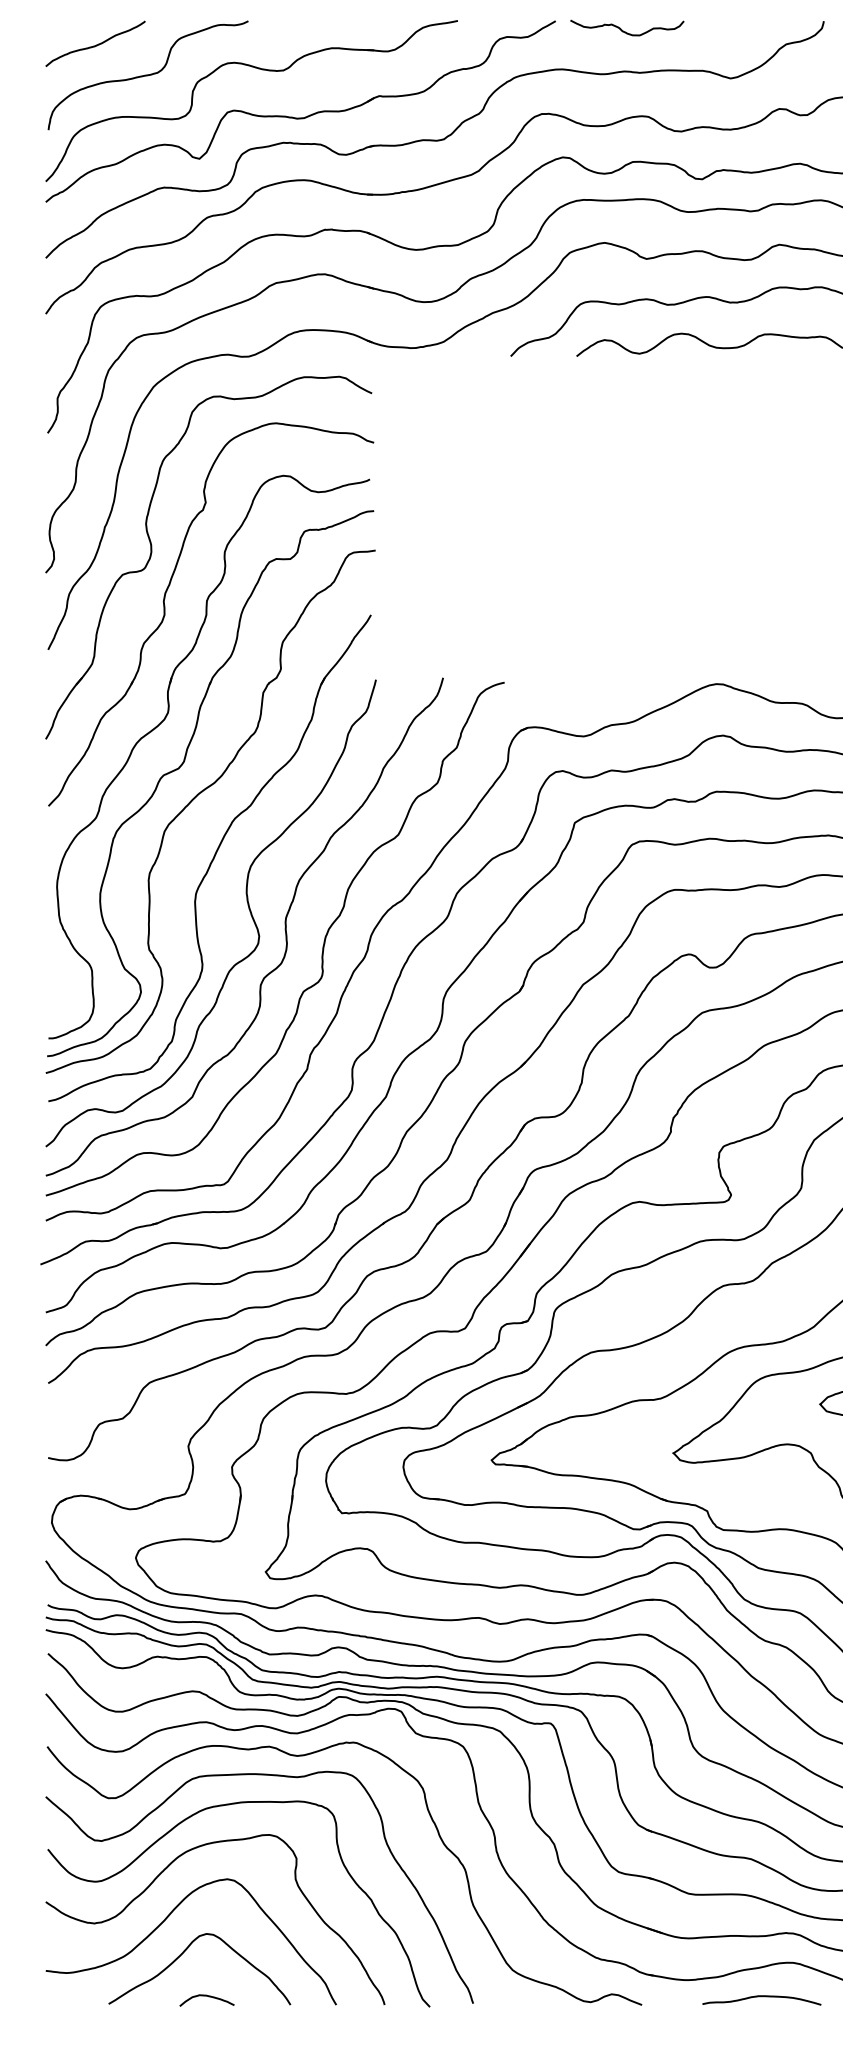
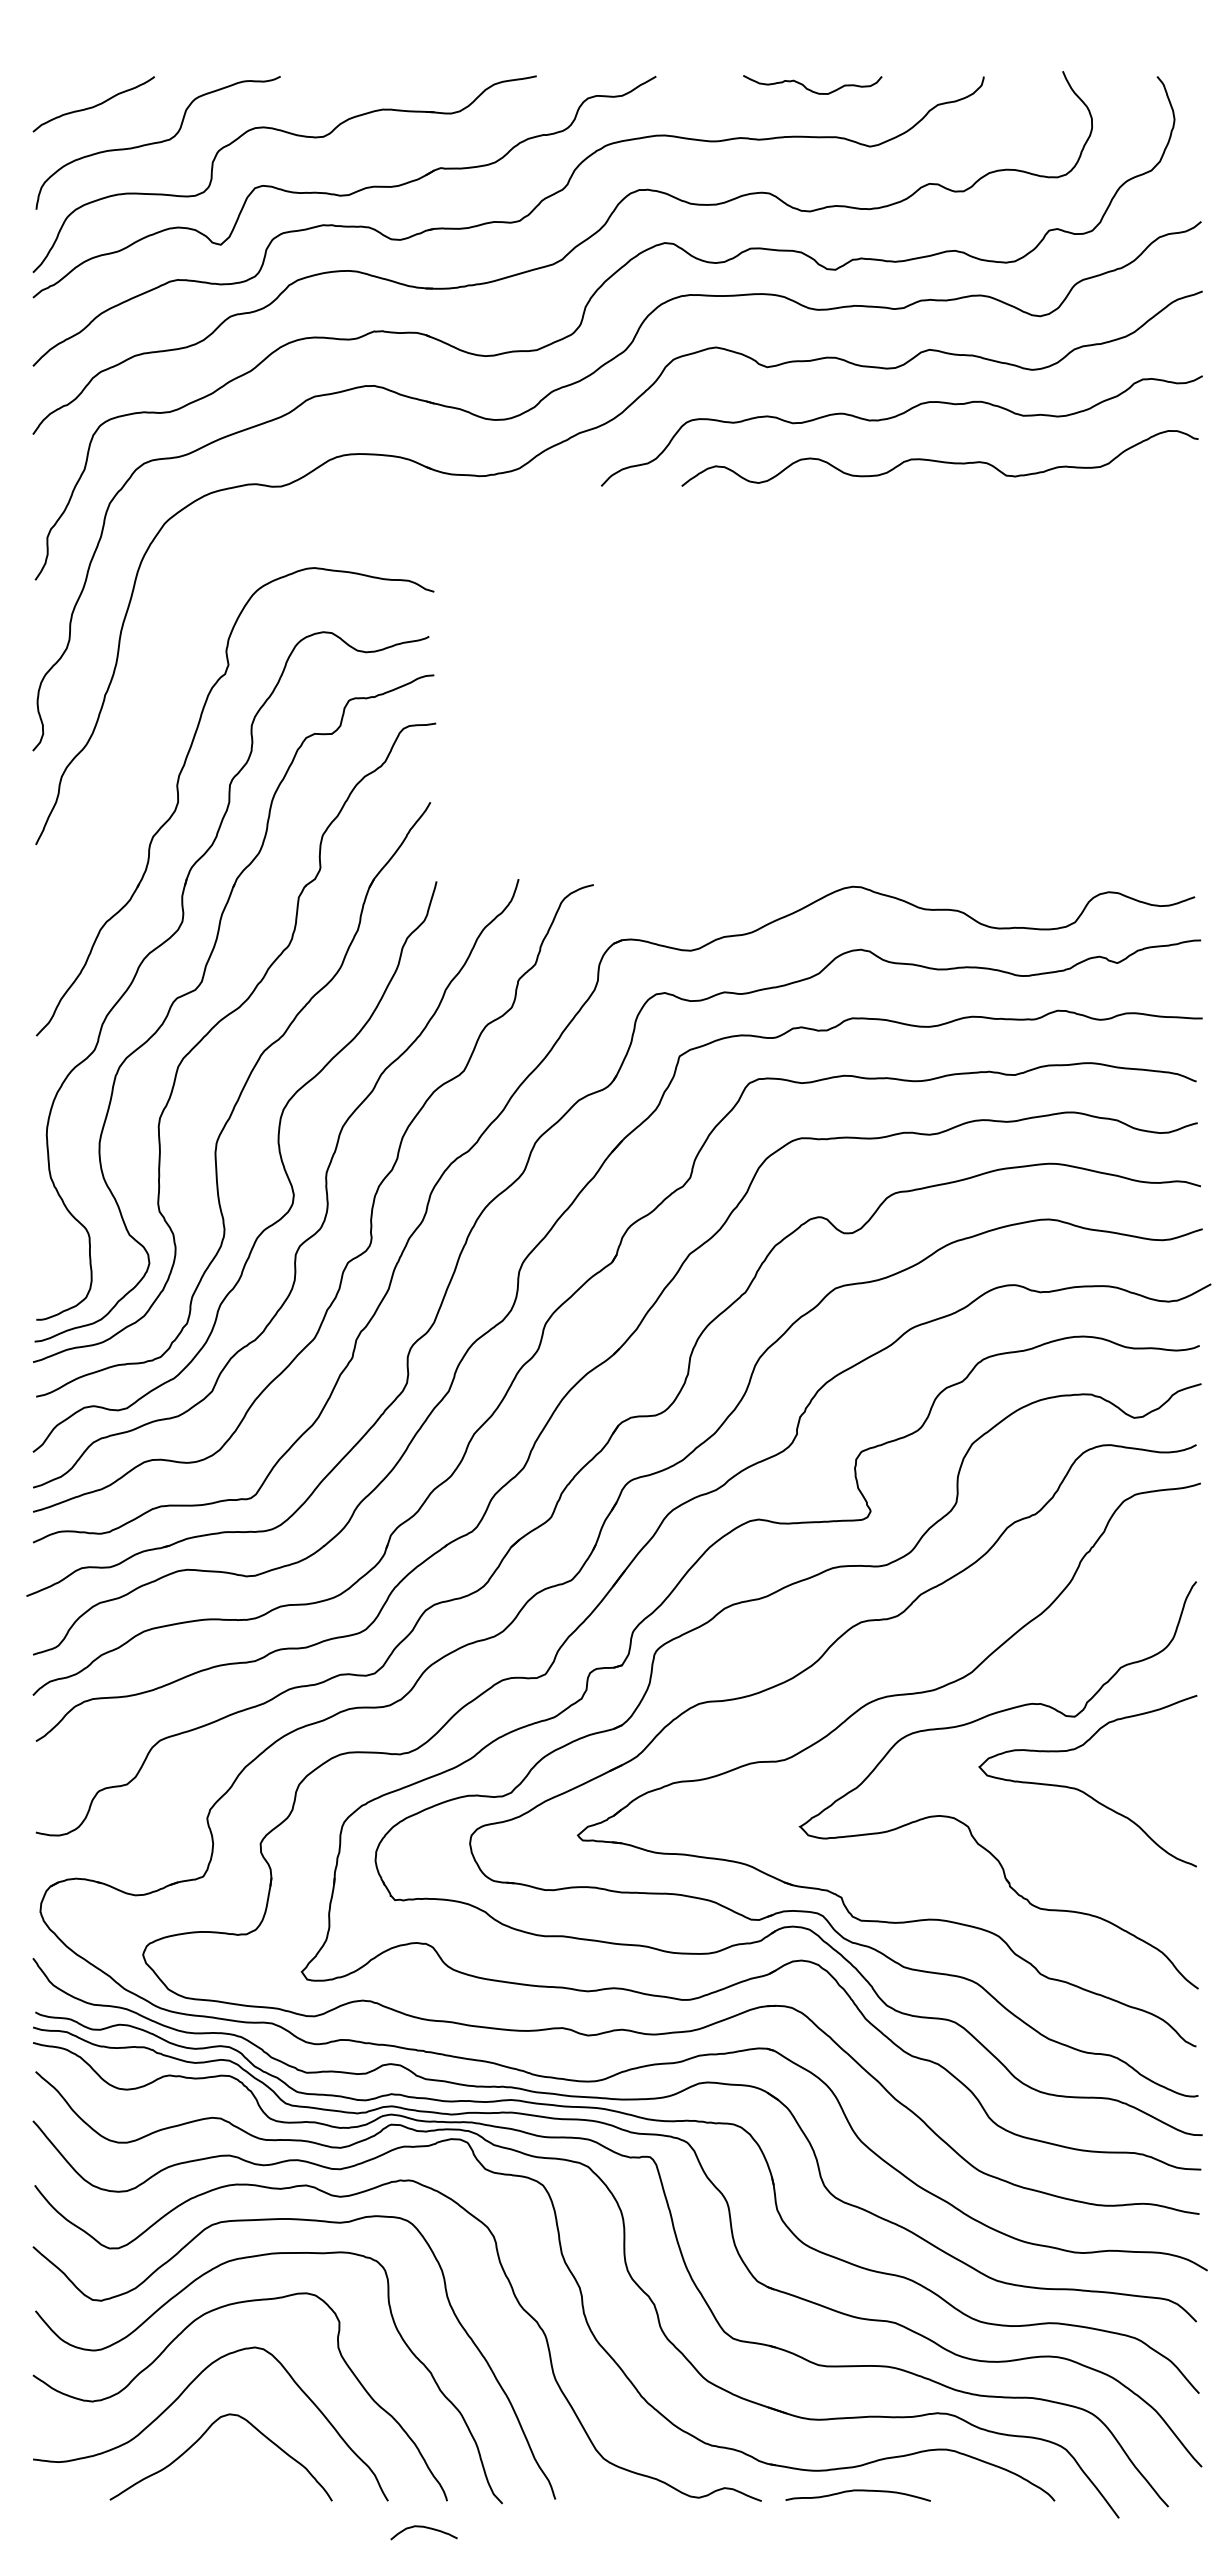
curve: (626, 31) -> (811, 89), moved
part: (151, 555) -> (162, 729), removed
curve: (208, 1997) -> (425, 2528), moved
curve: (761, 1997) -> (857, 2491), moved

